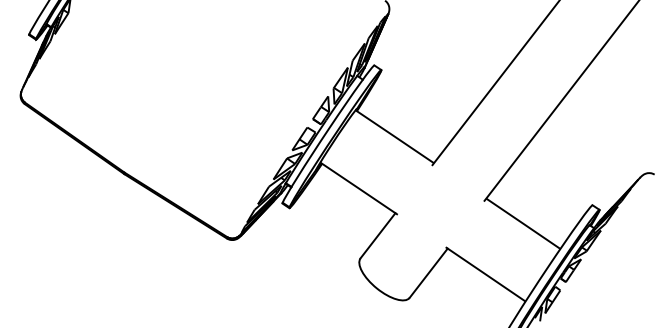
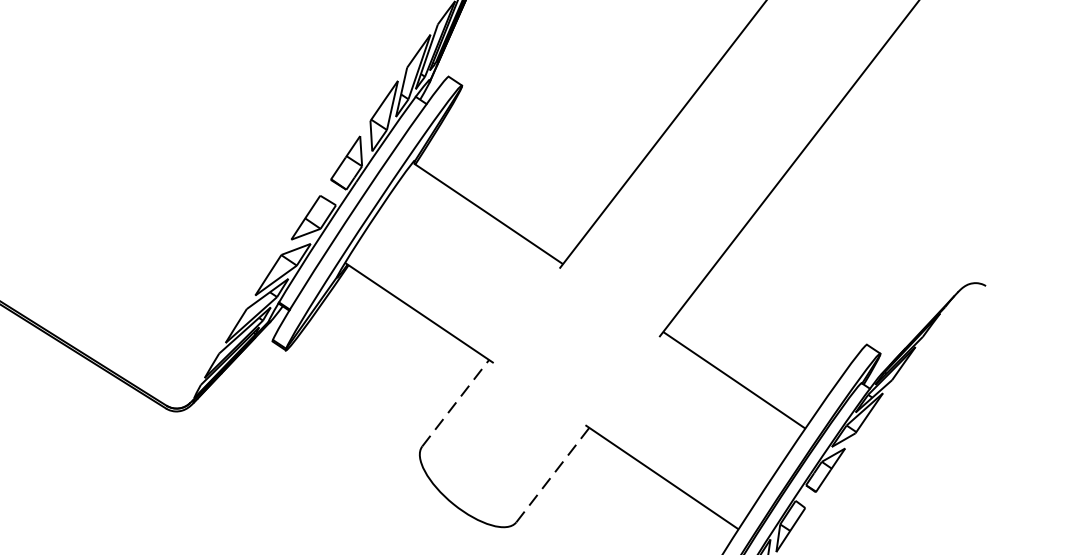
line: (378, 235) -> (456, 402), solid -> dashed
line: (429, 272) -> (554, 473), solid -> dashed

